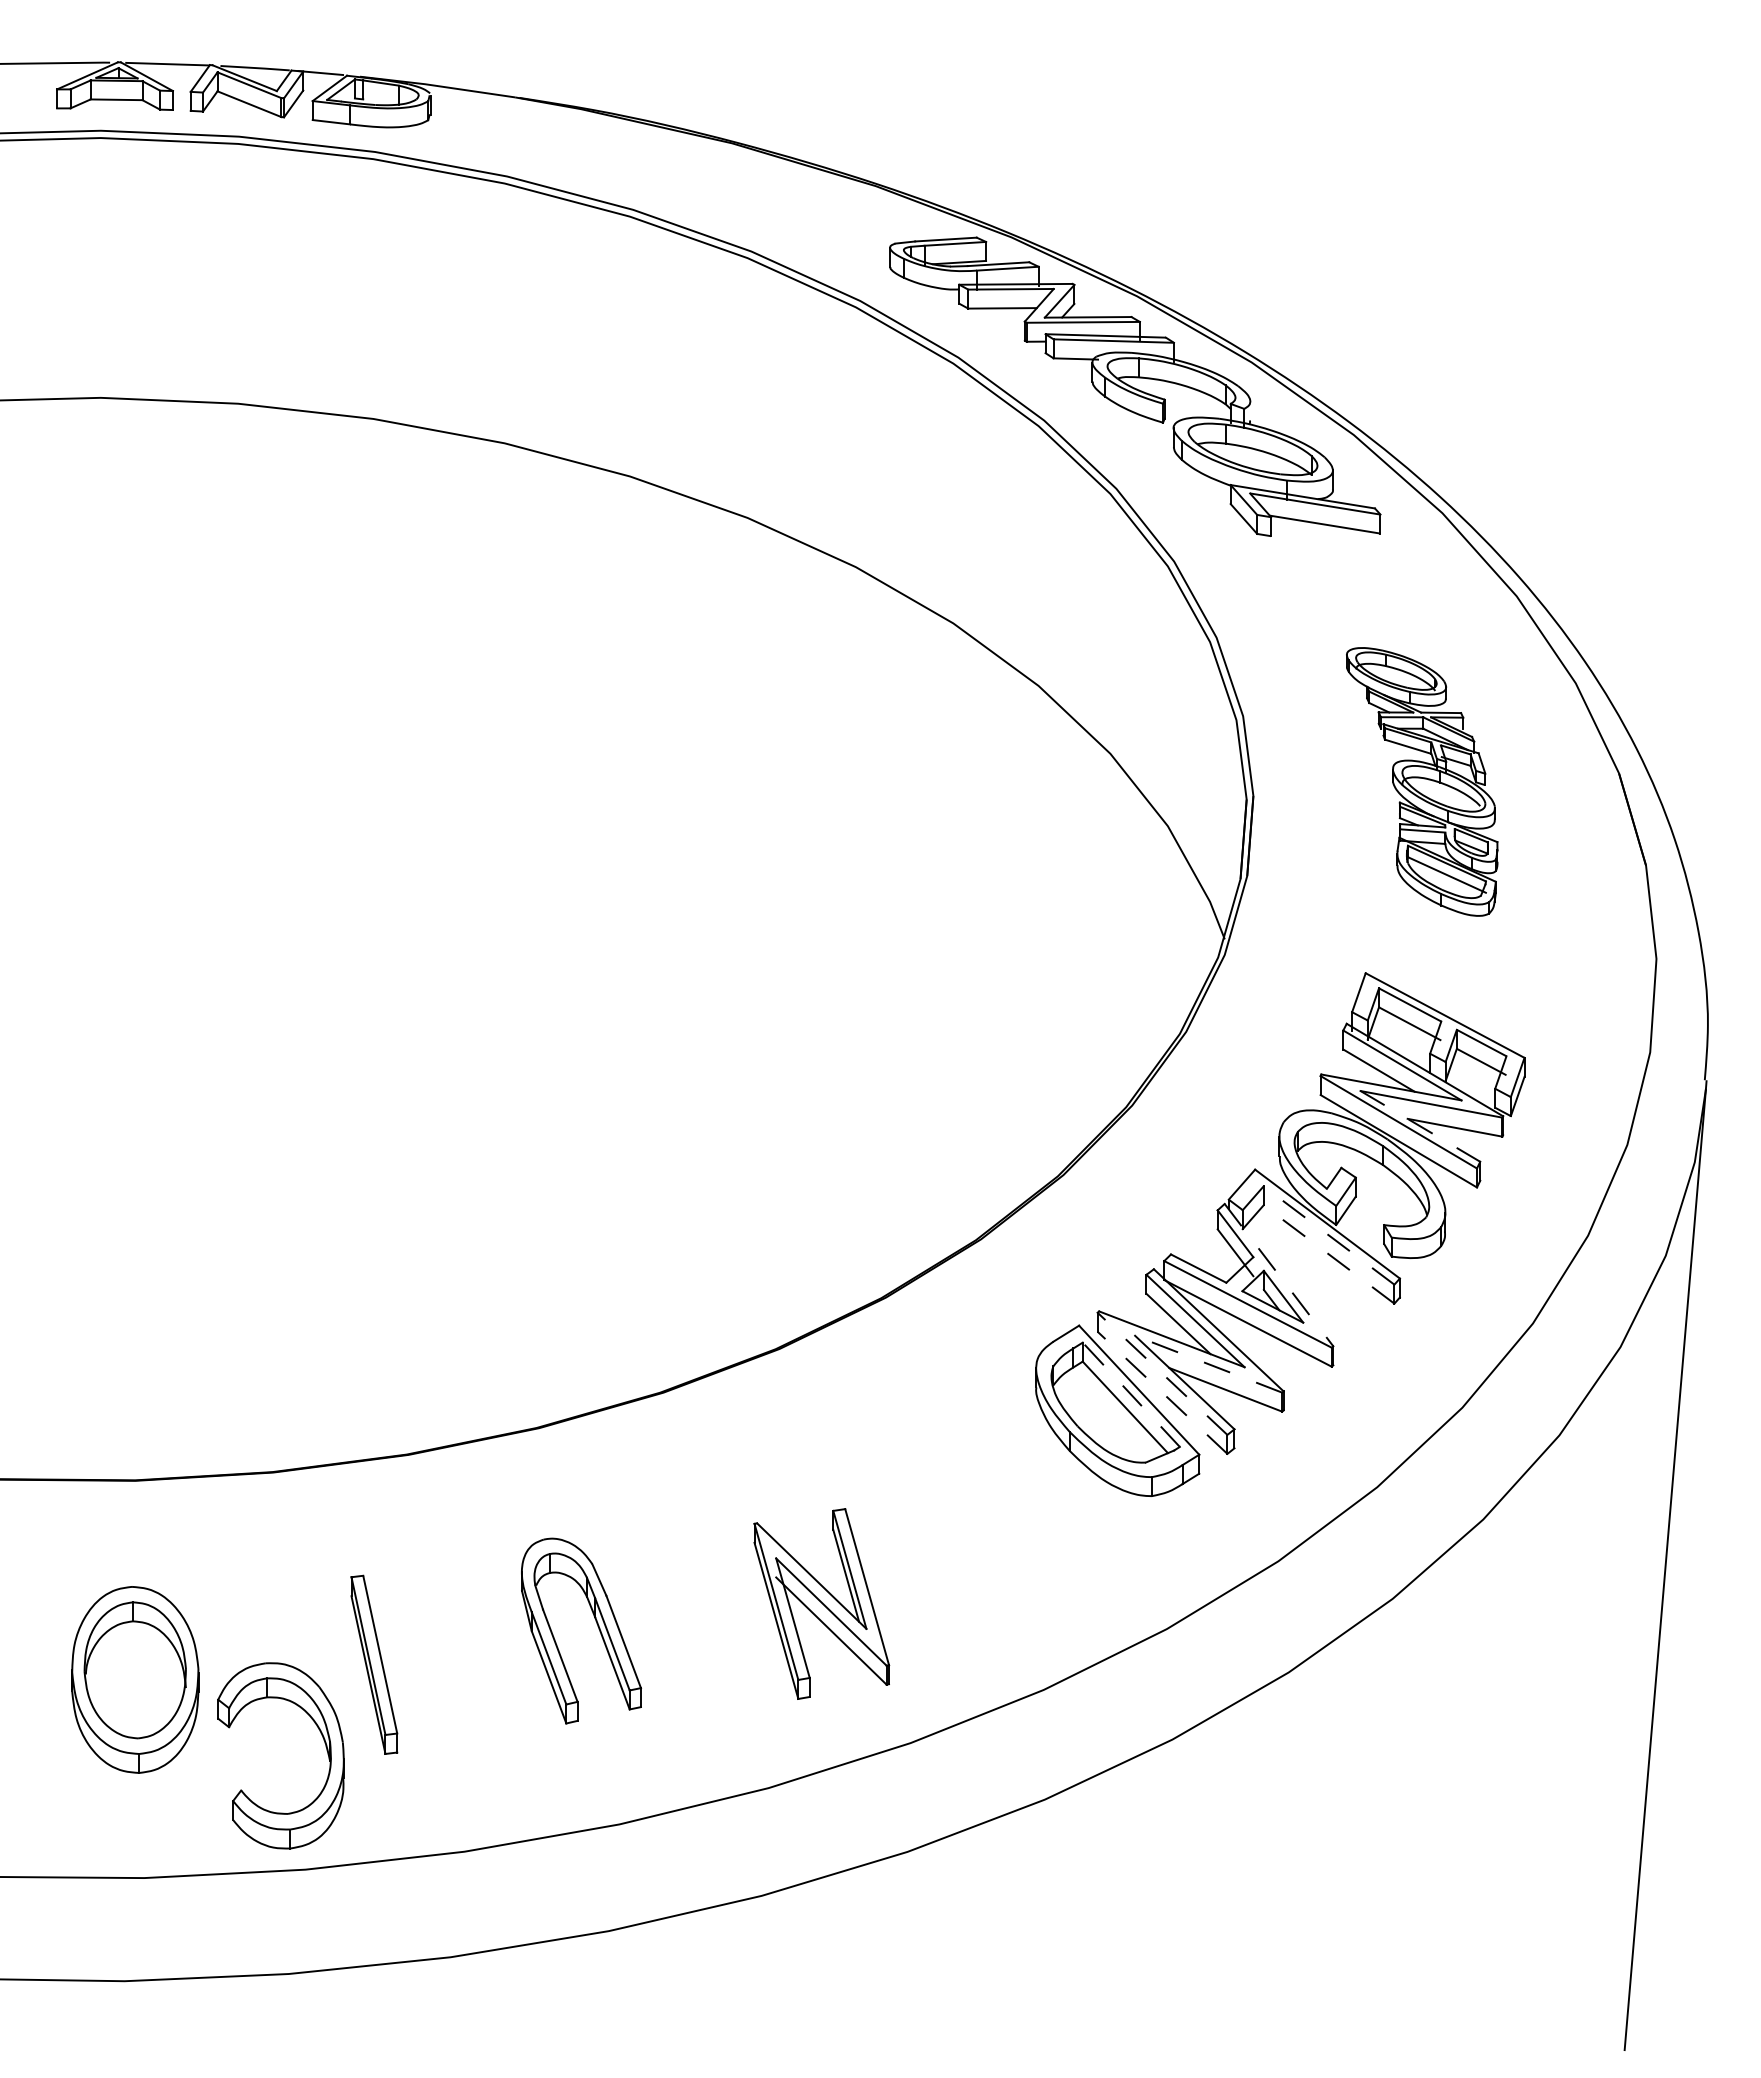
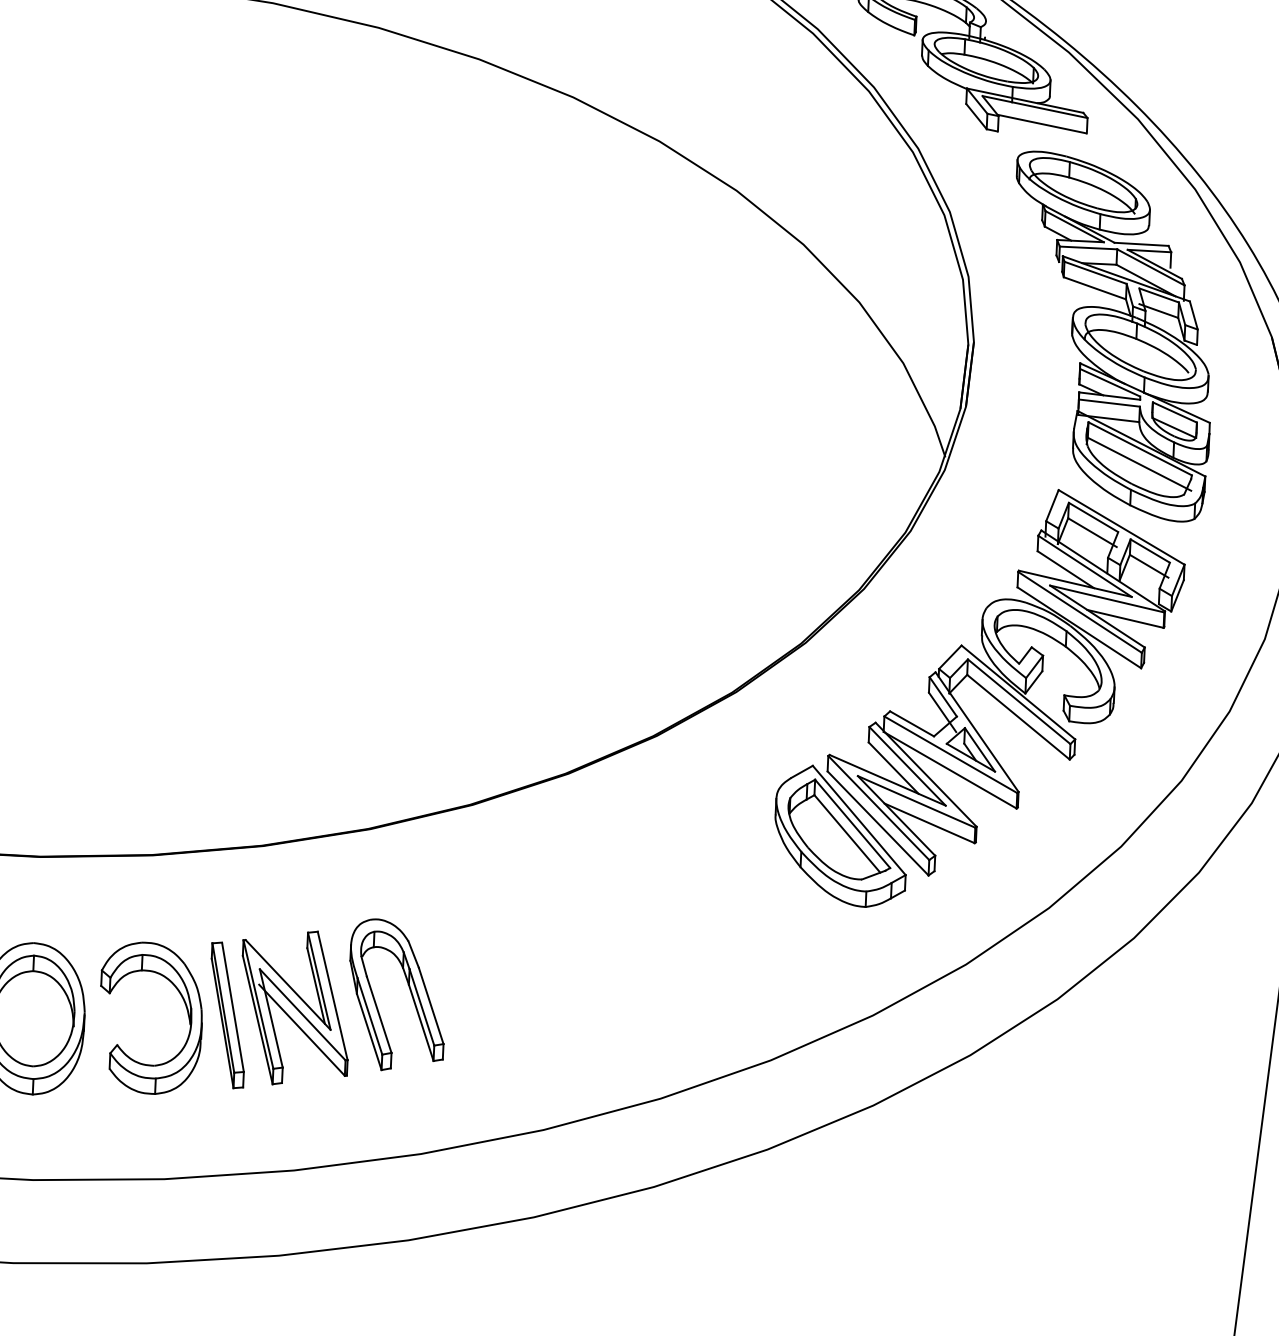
part: (1421, 781) -> (1111, 336), size x1.67
line: (1420, 1126) -> (1097, 616), dashed -> solid
line: (1328, 1235) -> (1018, 701), dashed -> solid
line: (1328, 1253) -> (1018, 716), dashed -> solid
line: (1279, 1275) -> (977, 732), dashed -> solid
line: (1208, 1364) -> (916, 802), dashed -> solid
line: (1162, 1373) -> (878, 807), dashed -> solid
line: (1162, 1392) -> (878, 823), dashed -> solid
line: (1130, 1394) -> (852, 823), dashed -> solid
part: (821, 1603) -> (295, 1007), moved
part: (323, 1740) -> (185, 1007), moved

